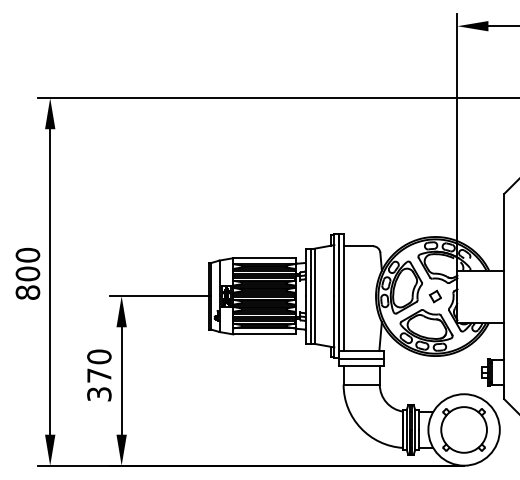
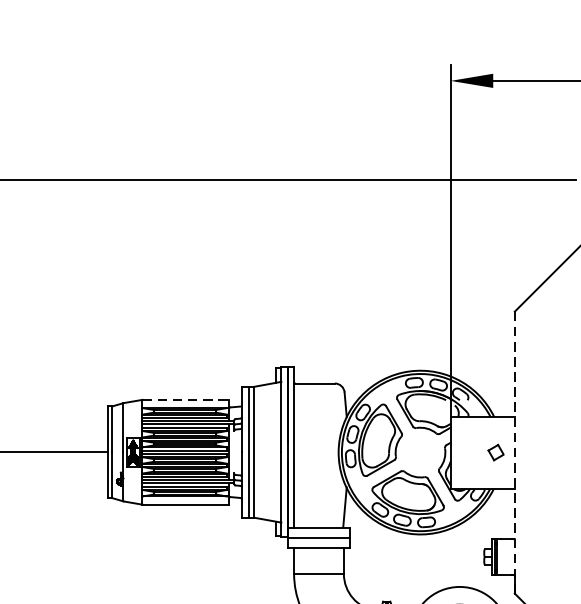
line: (265, 258) -> (186, 400), solid -> dashed
part: (434, 296) -> (494, 452), moved
line: (504, 296) -> (515, 452), solid -> dashed

